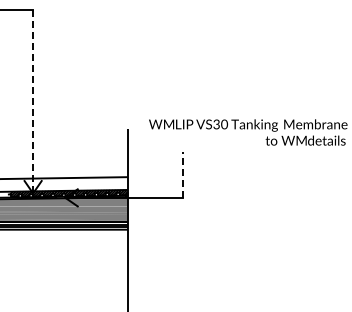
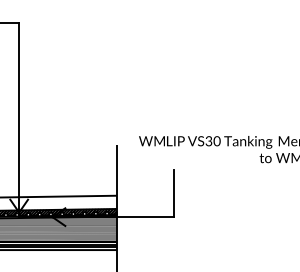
line: (33, 101) -> (19, 117), dashed -> solid
line: (182, 174) -> (173, 192), dashed -> solid

